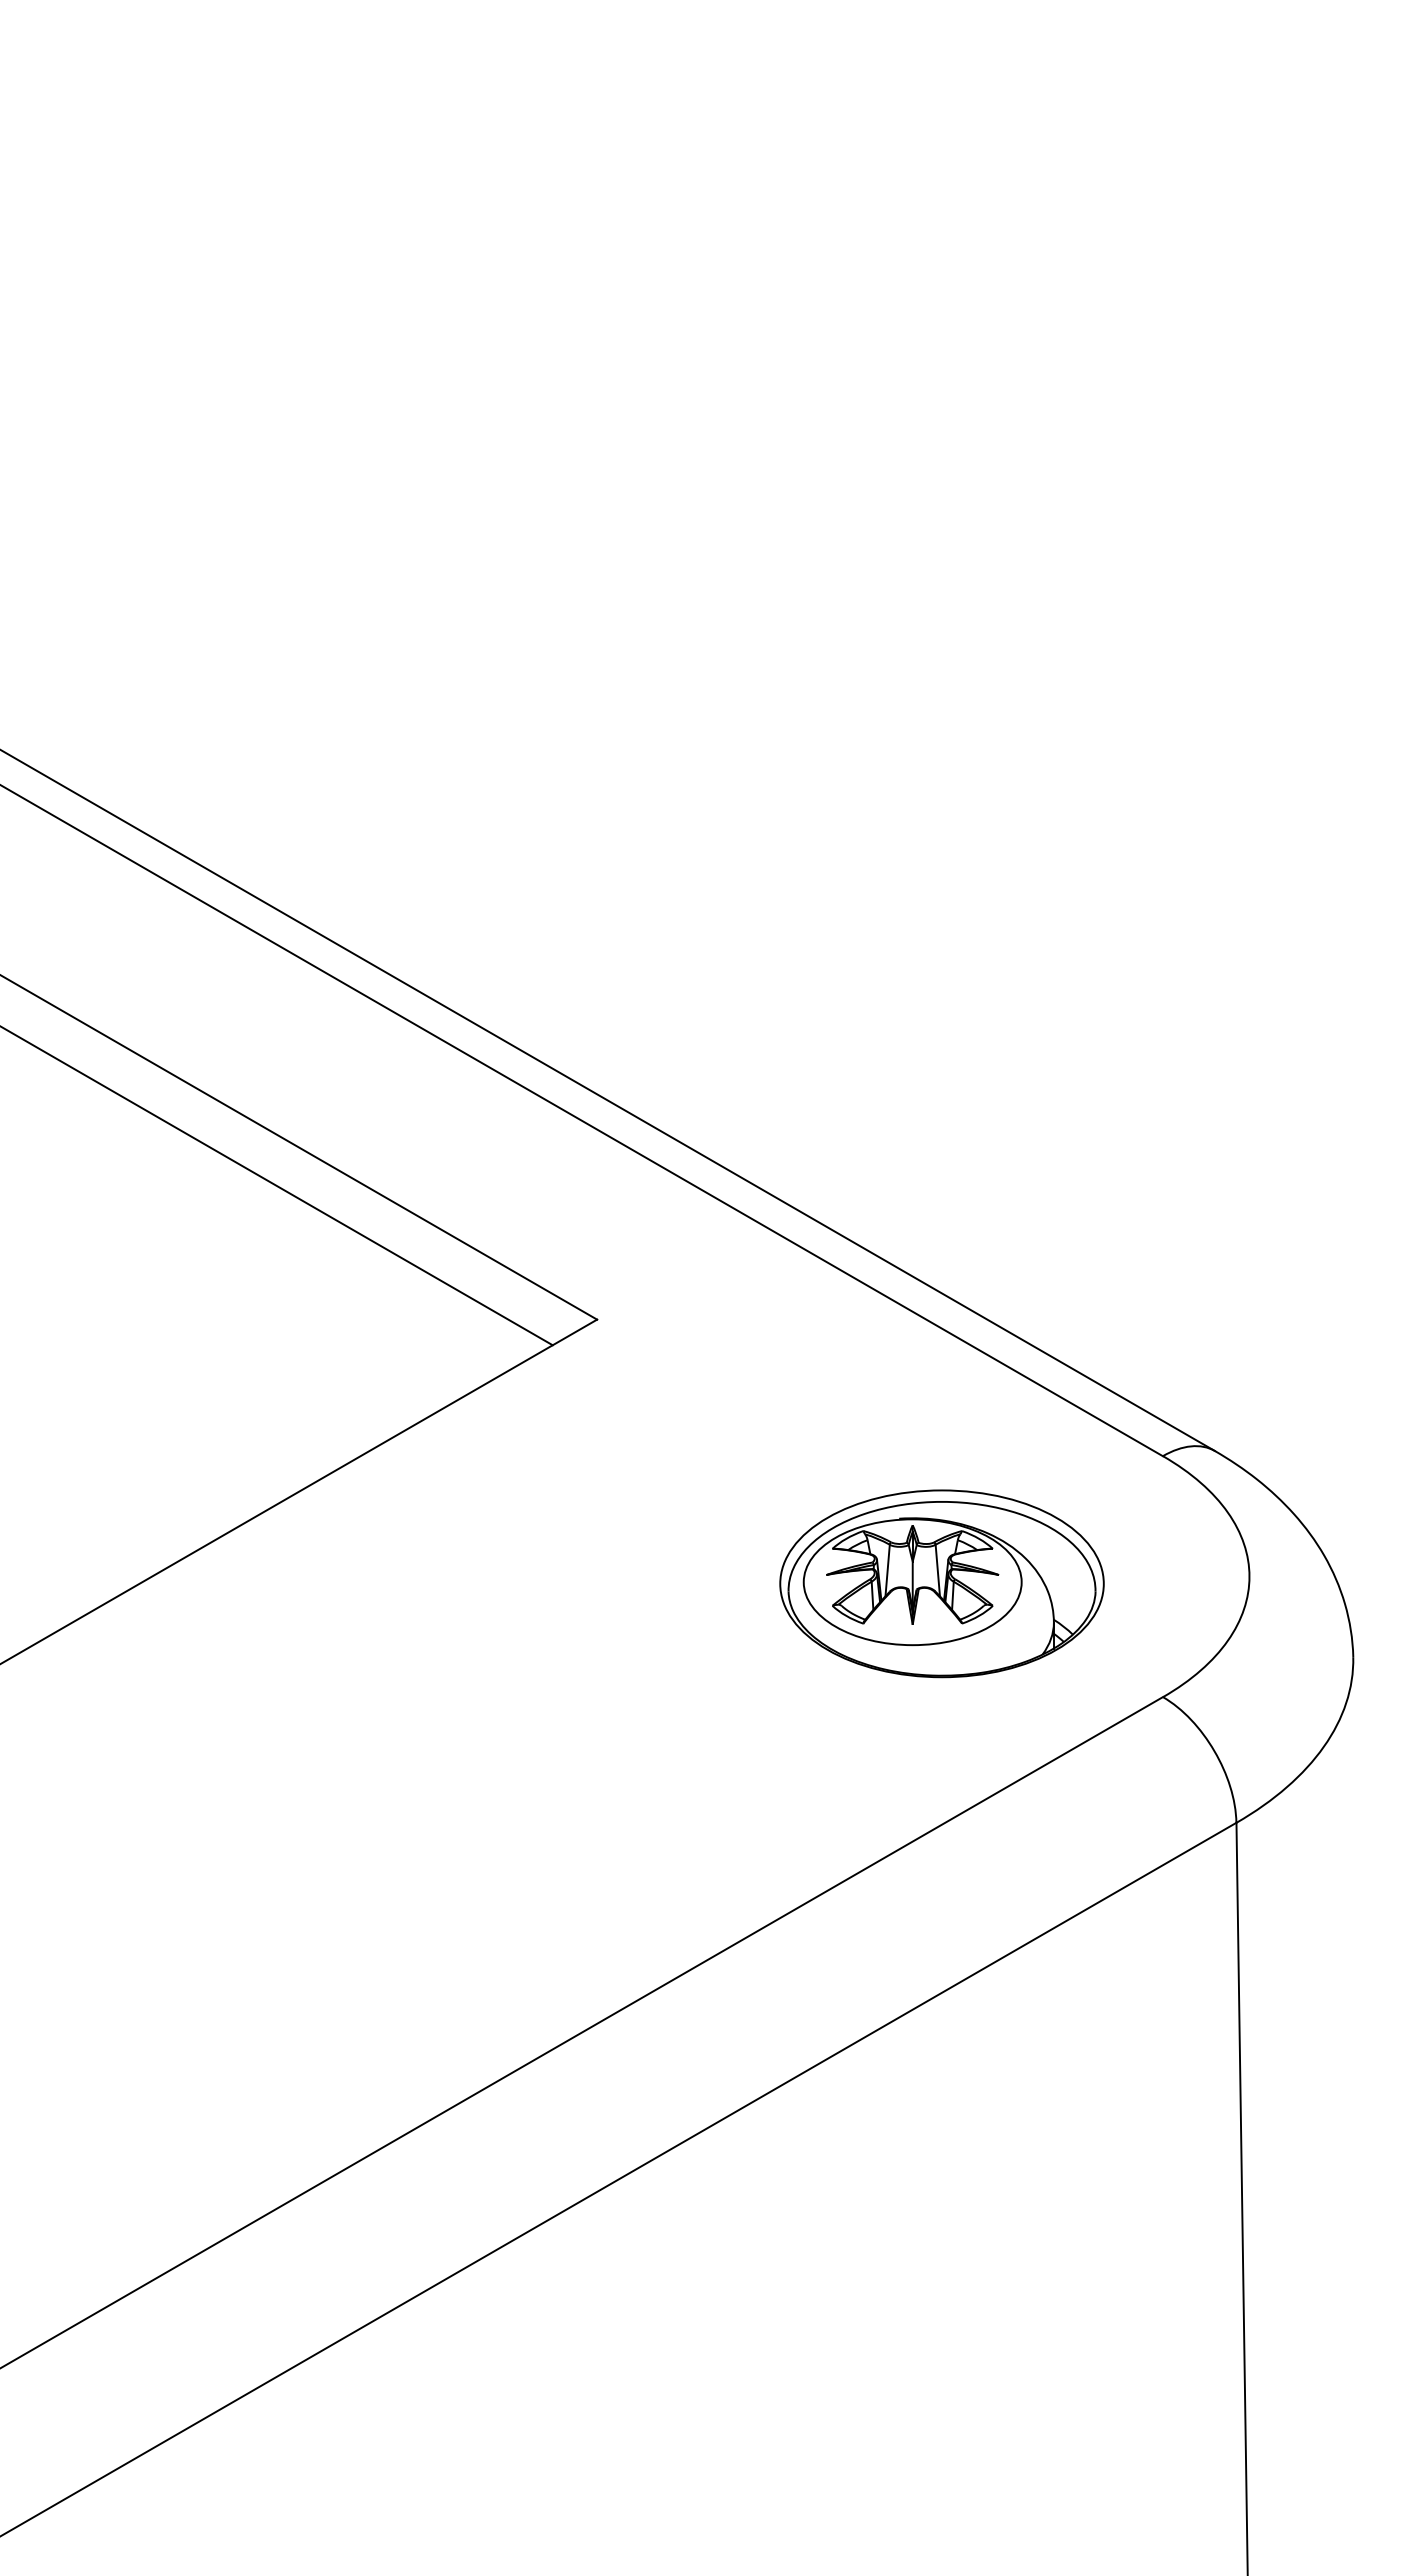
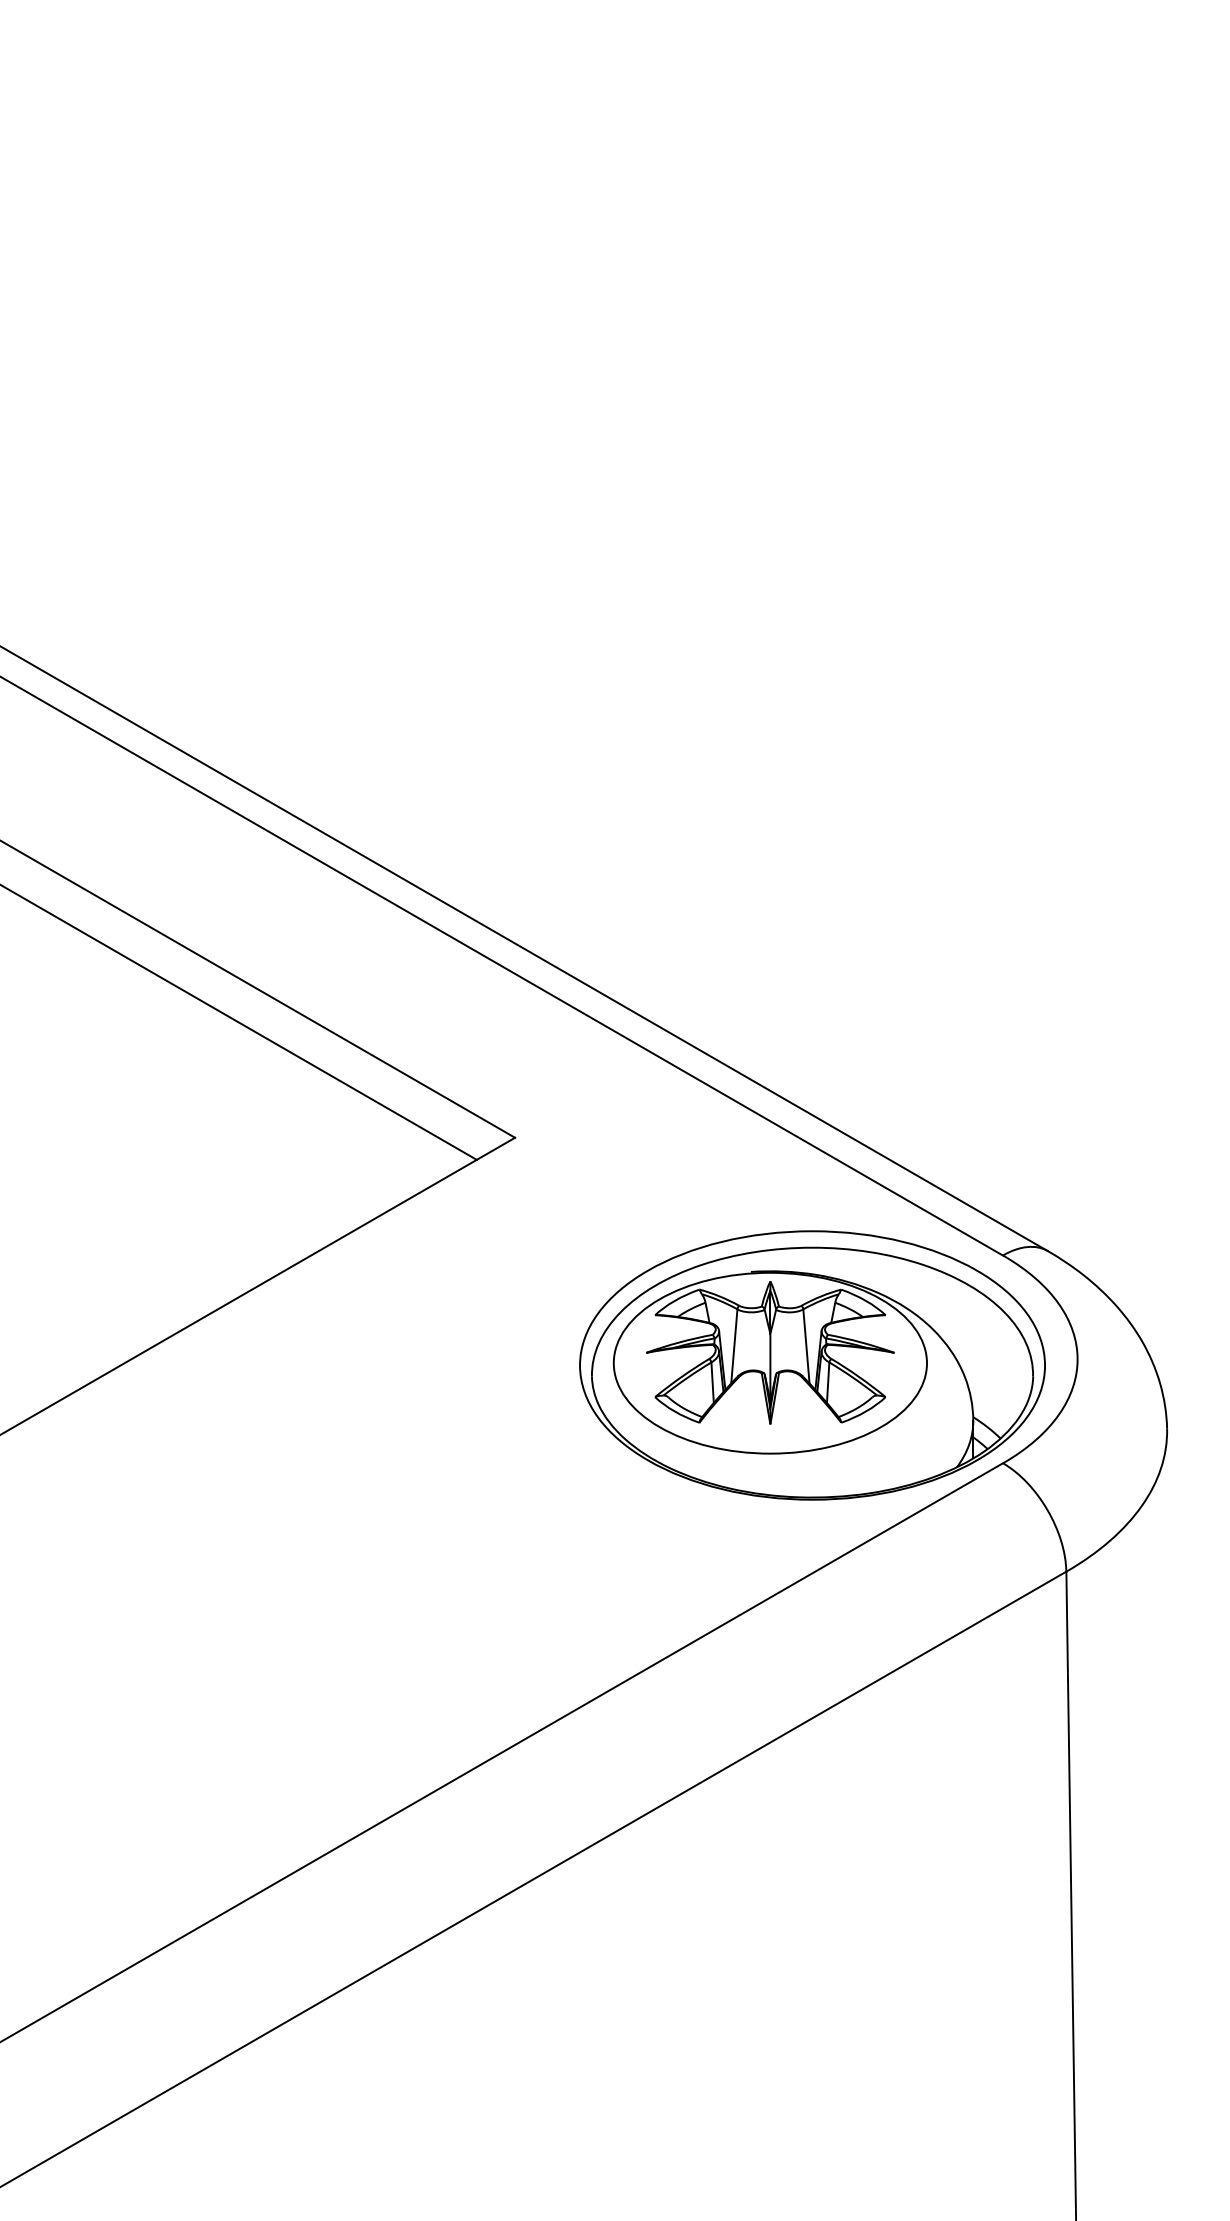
part: (941, 1583) -> (812, 1365), size x1.67

